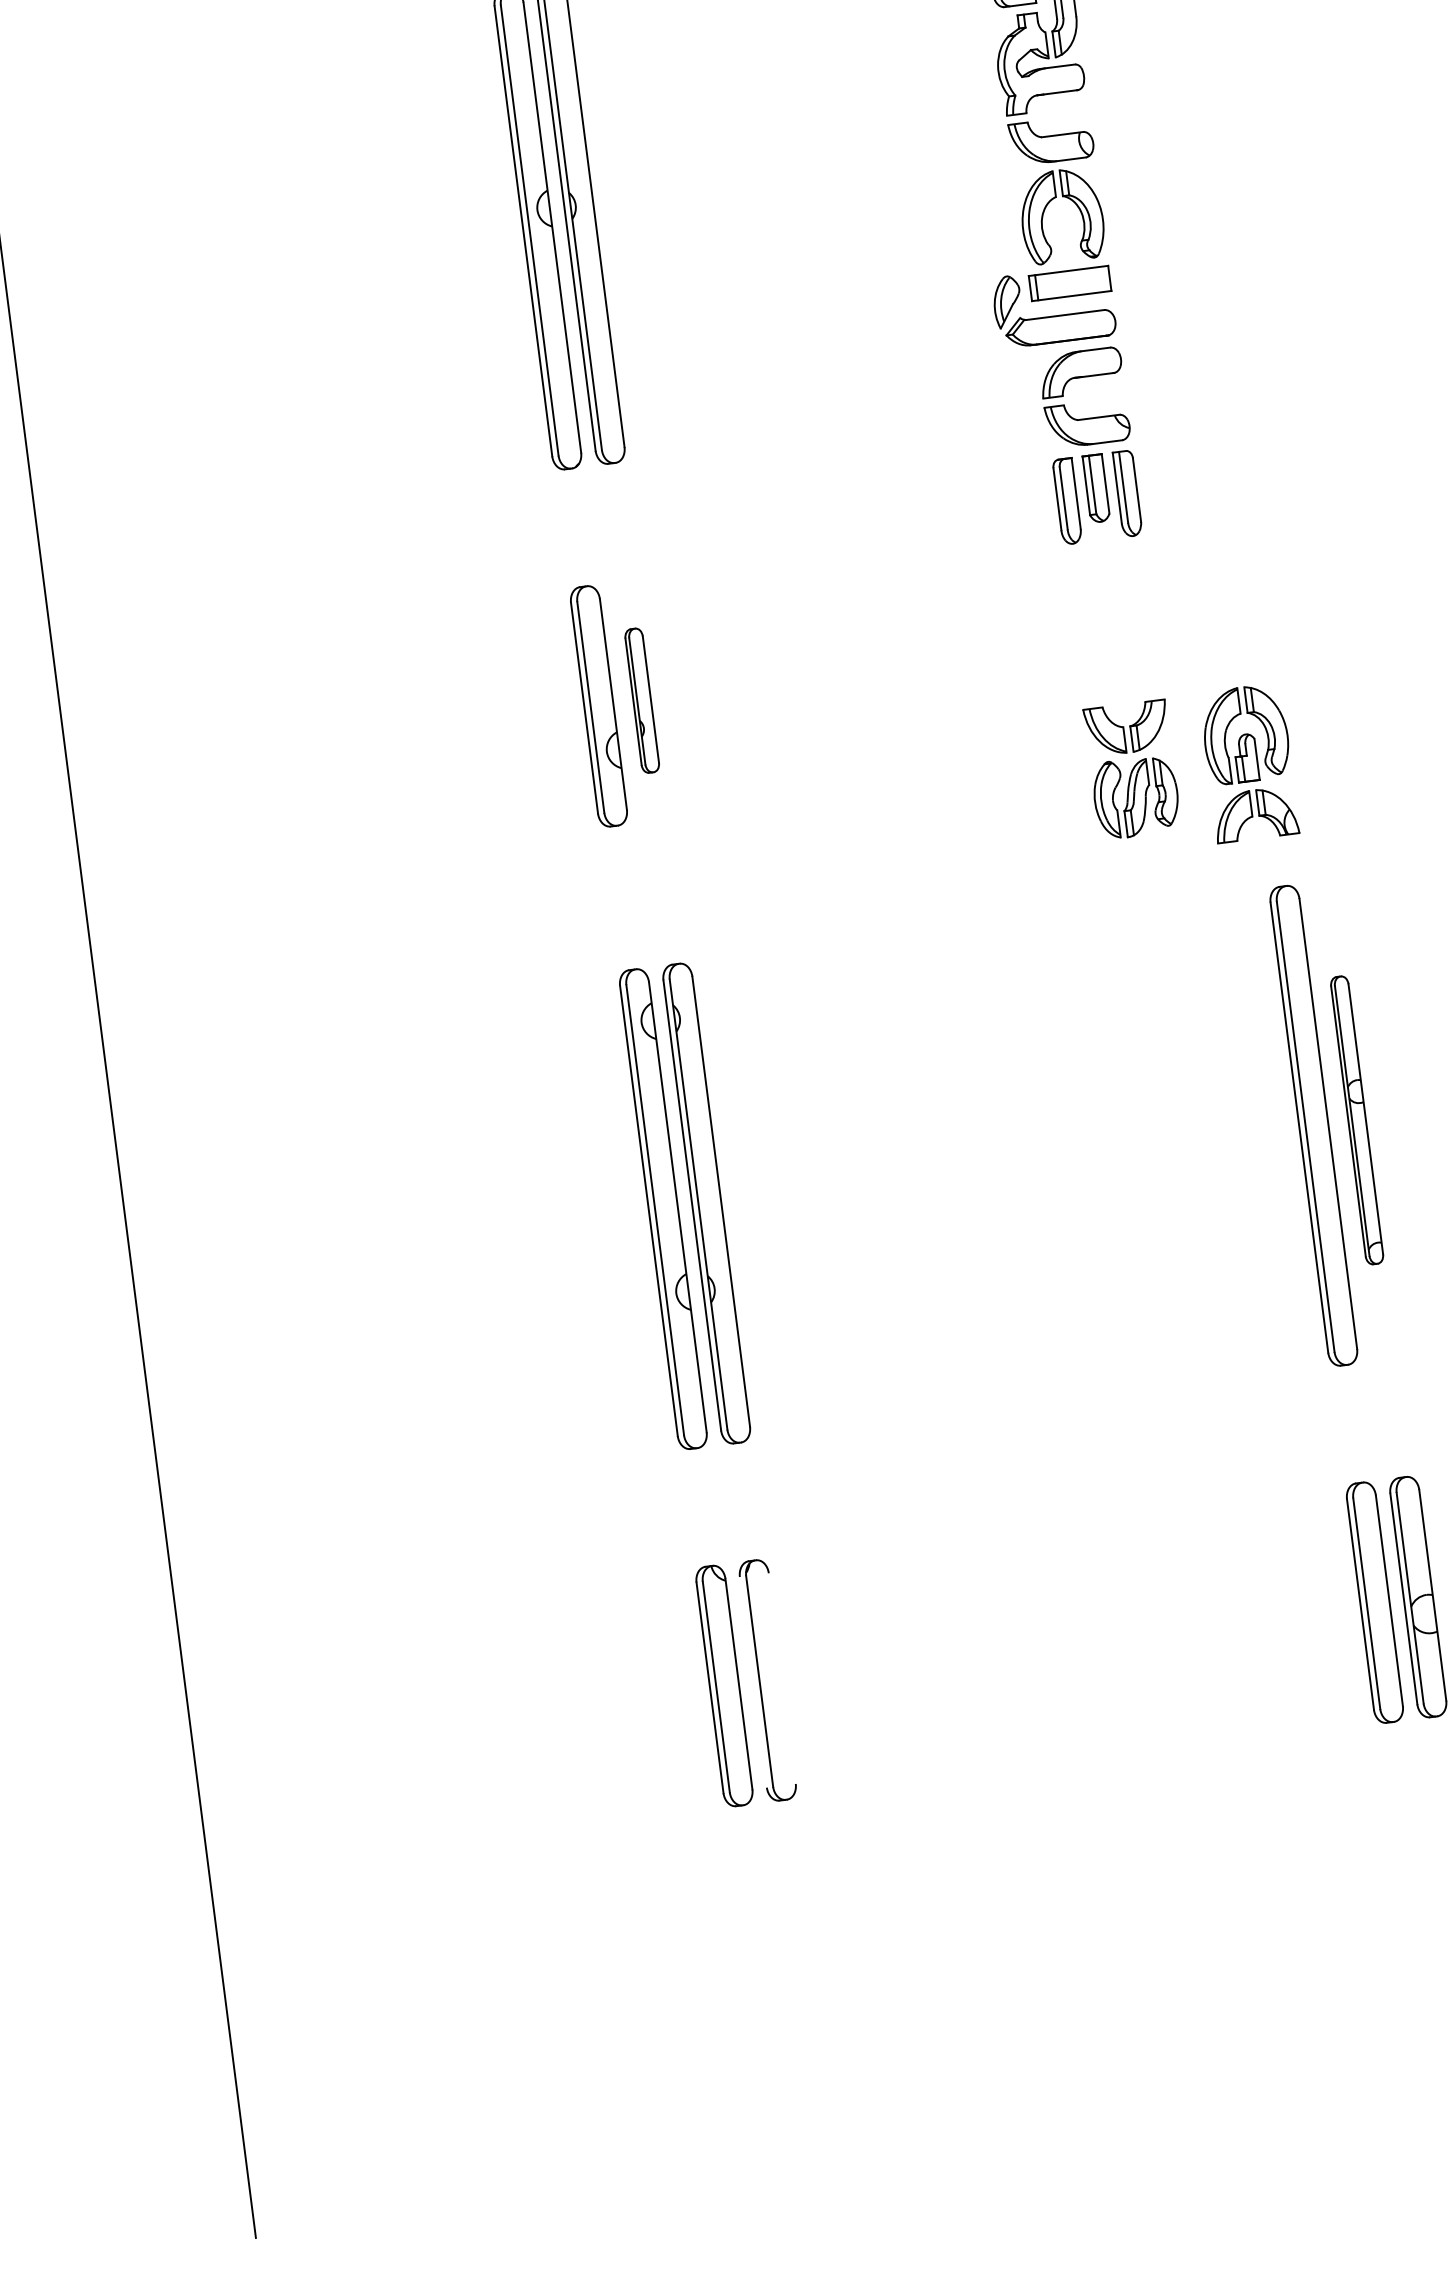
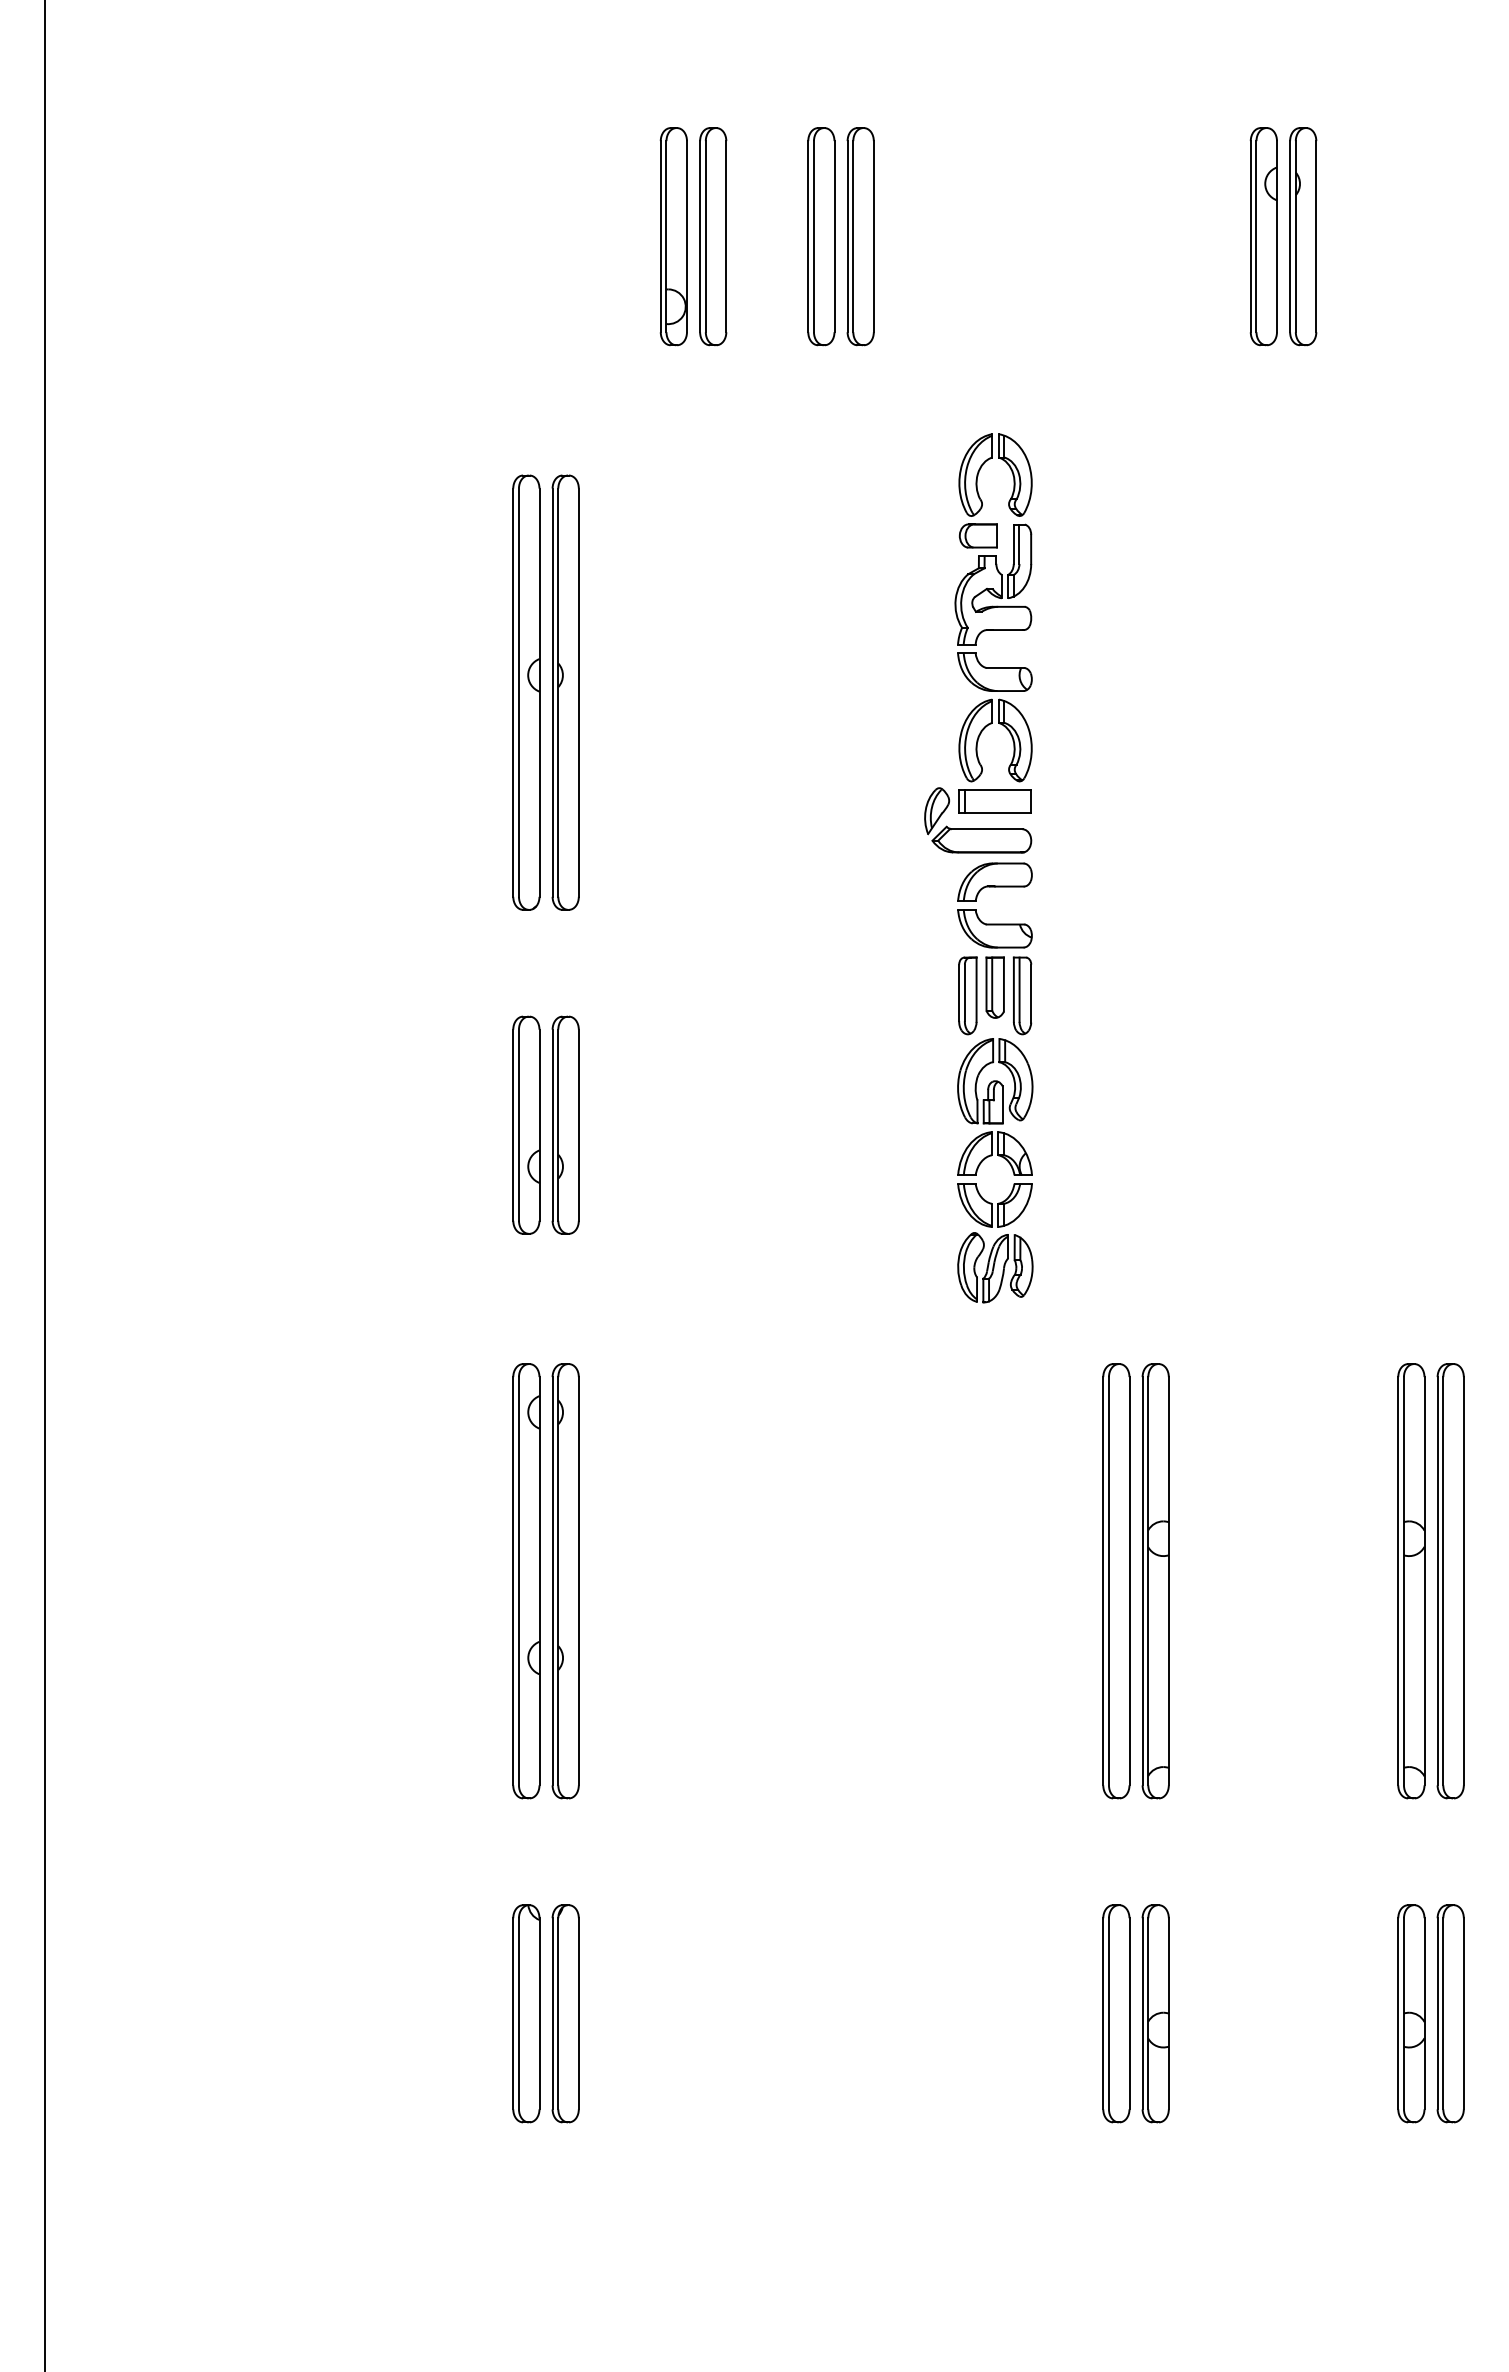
part: (642, 700) -> (565, 1124), size x1.67
part: (1249, 762) -> (995, 1106), moved
part: (1357, 1120) -> (1155, 1581), size x1.67
line: (781, 1678) -> (578, 2013), added
line: (753, 1682) -> (552, 2013), added

